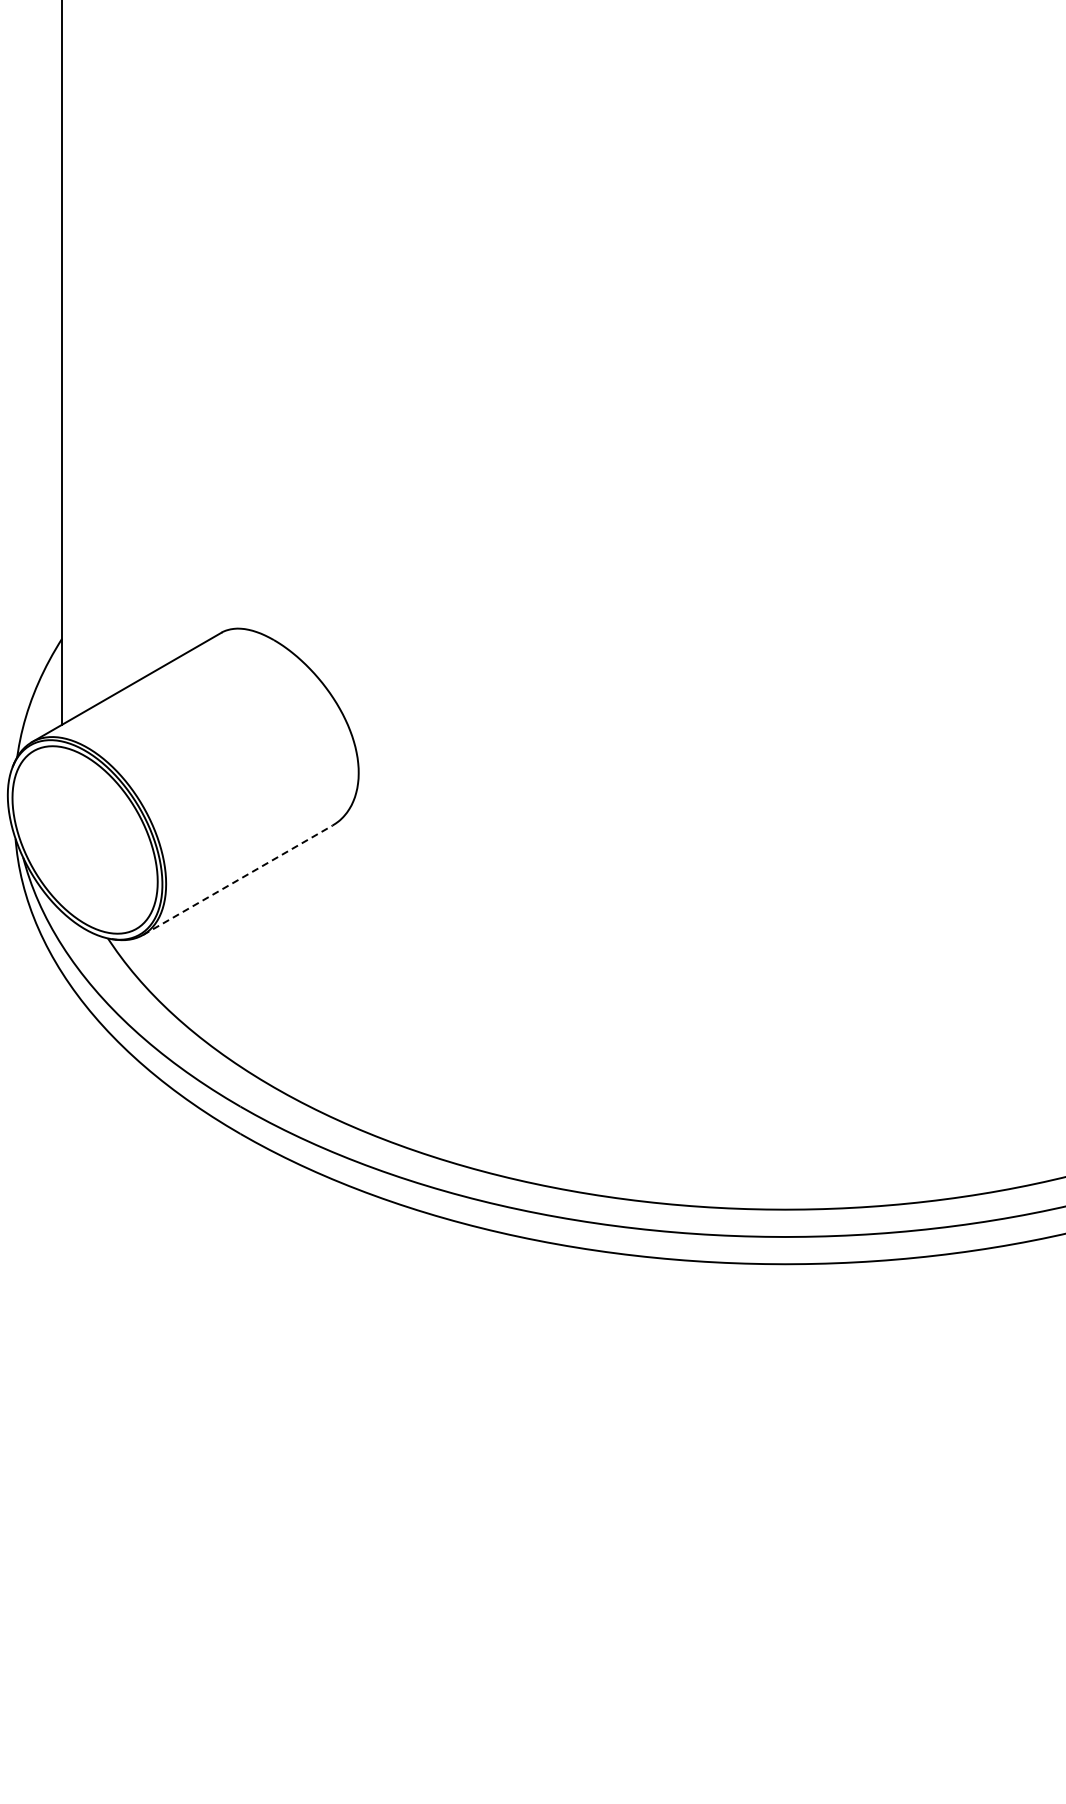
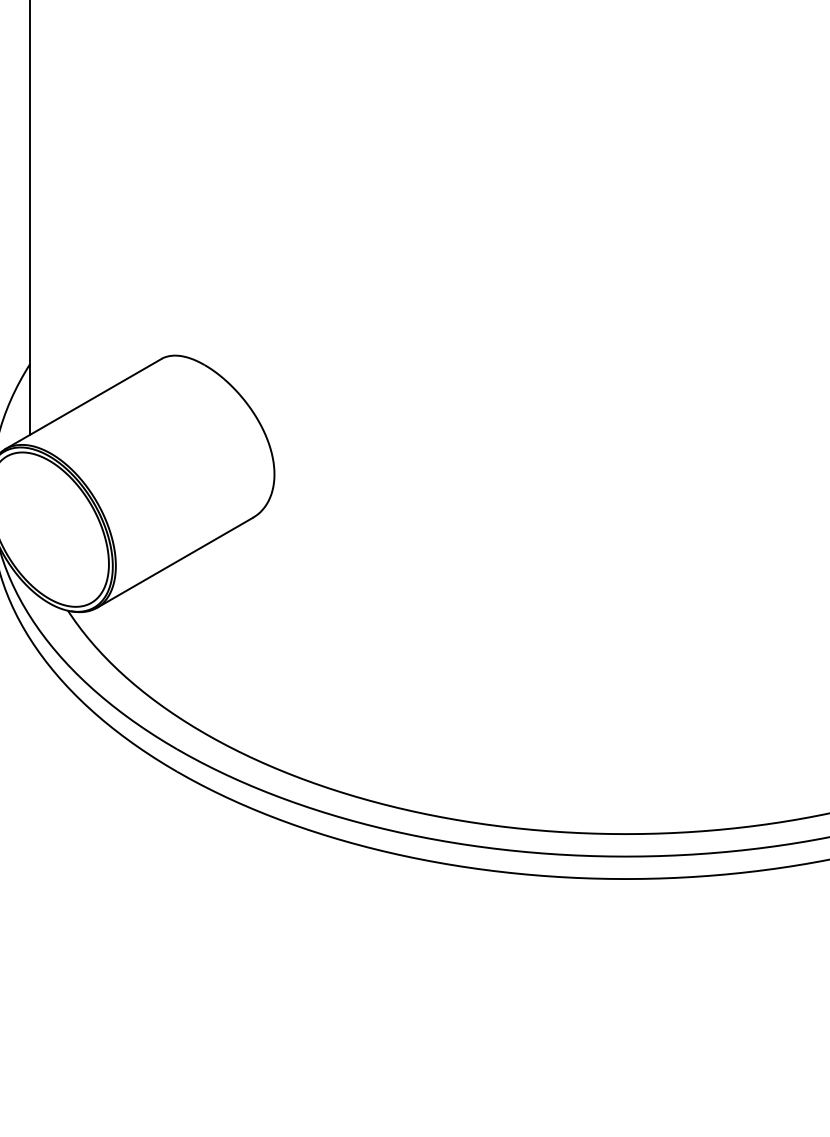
line: (238, 880) -> (175, 563), dashed -> solid

